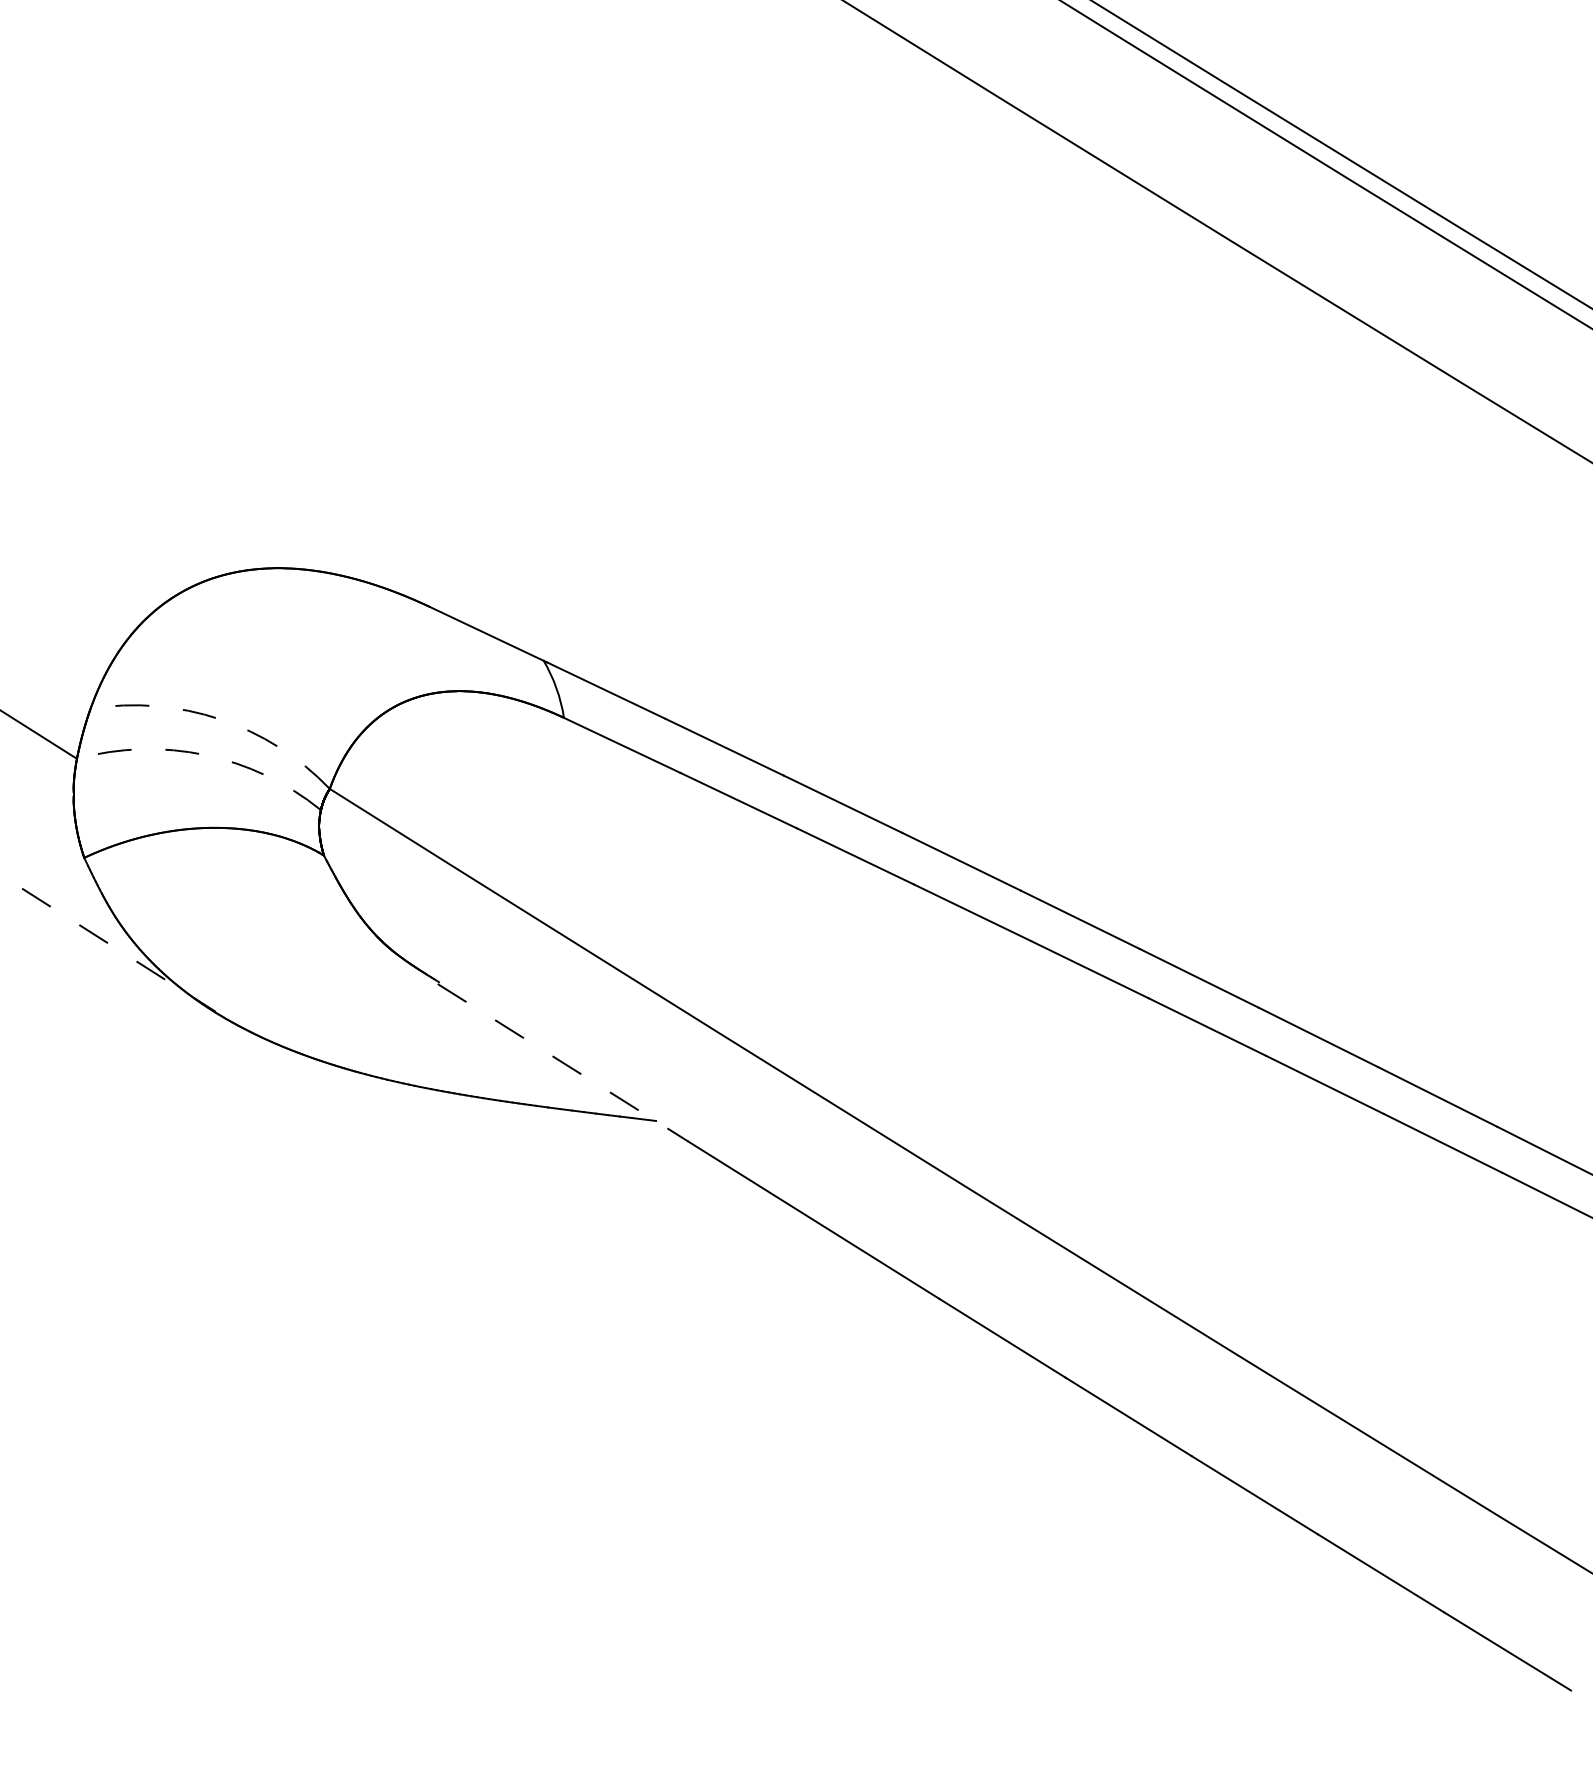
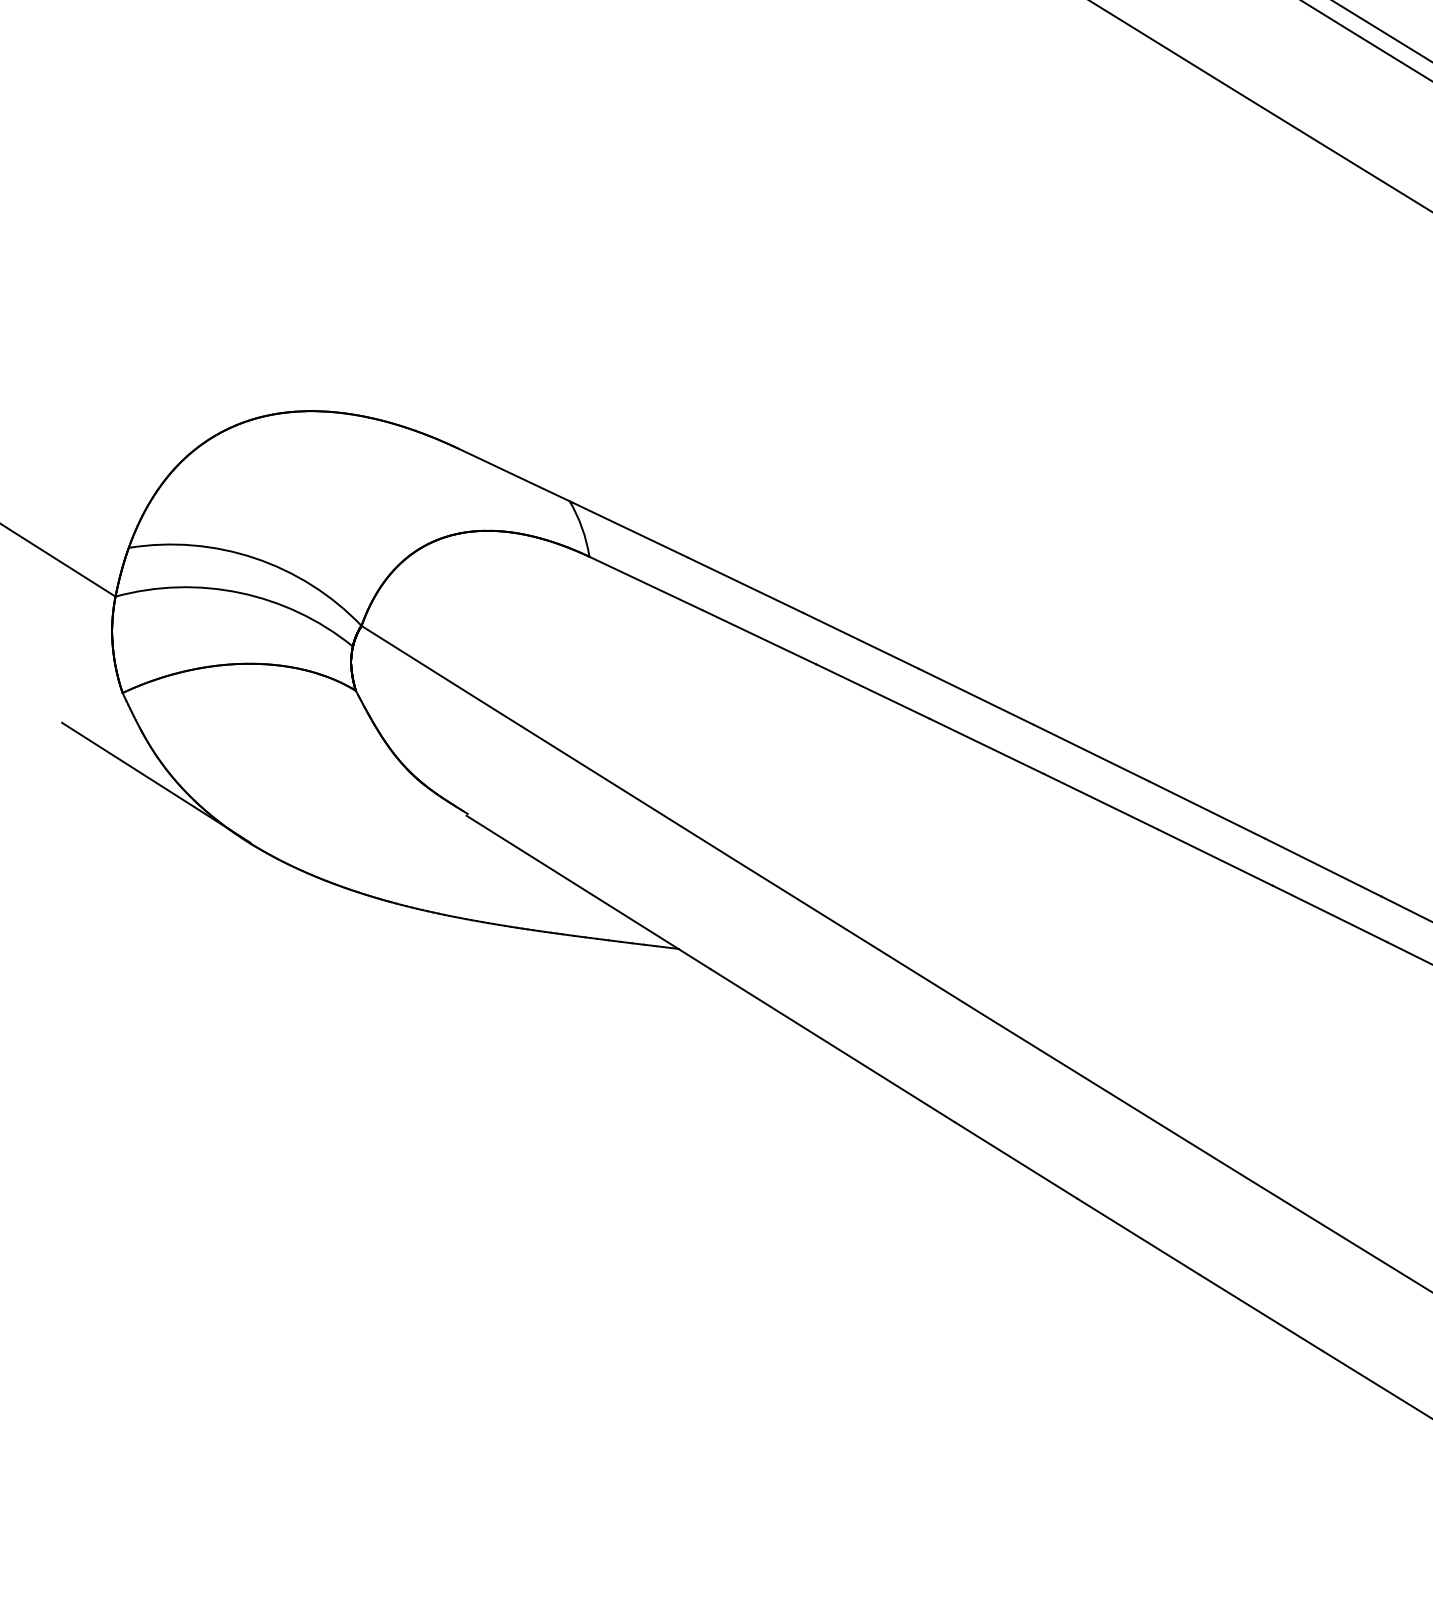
arc: (220, 719) -> (255, 558), dashed -> solid
arc: (205, 755) -> (240, 593), dashed -> solid
line: (118, 950) -> (155, 783), dashed -> solid
line: (563, 1063) -> (588, 893), dashed -> solid

